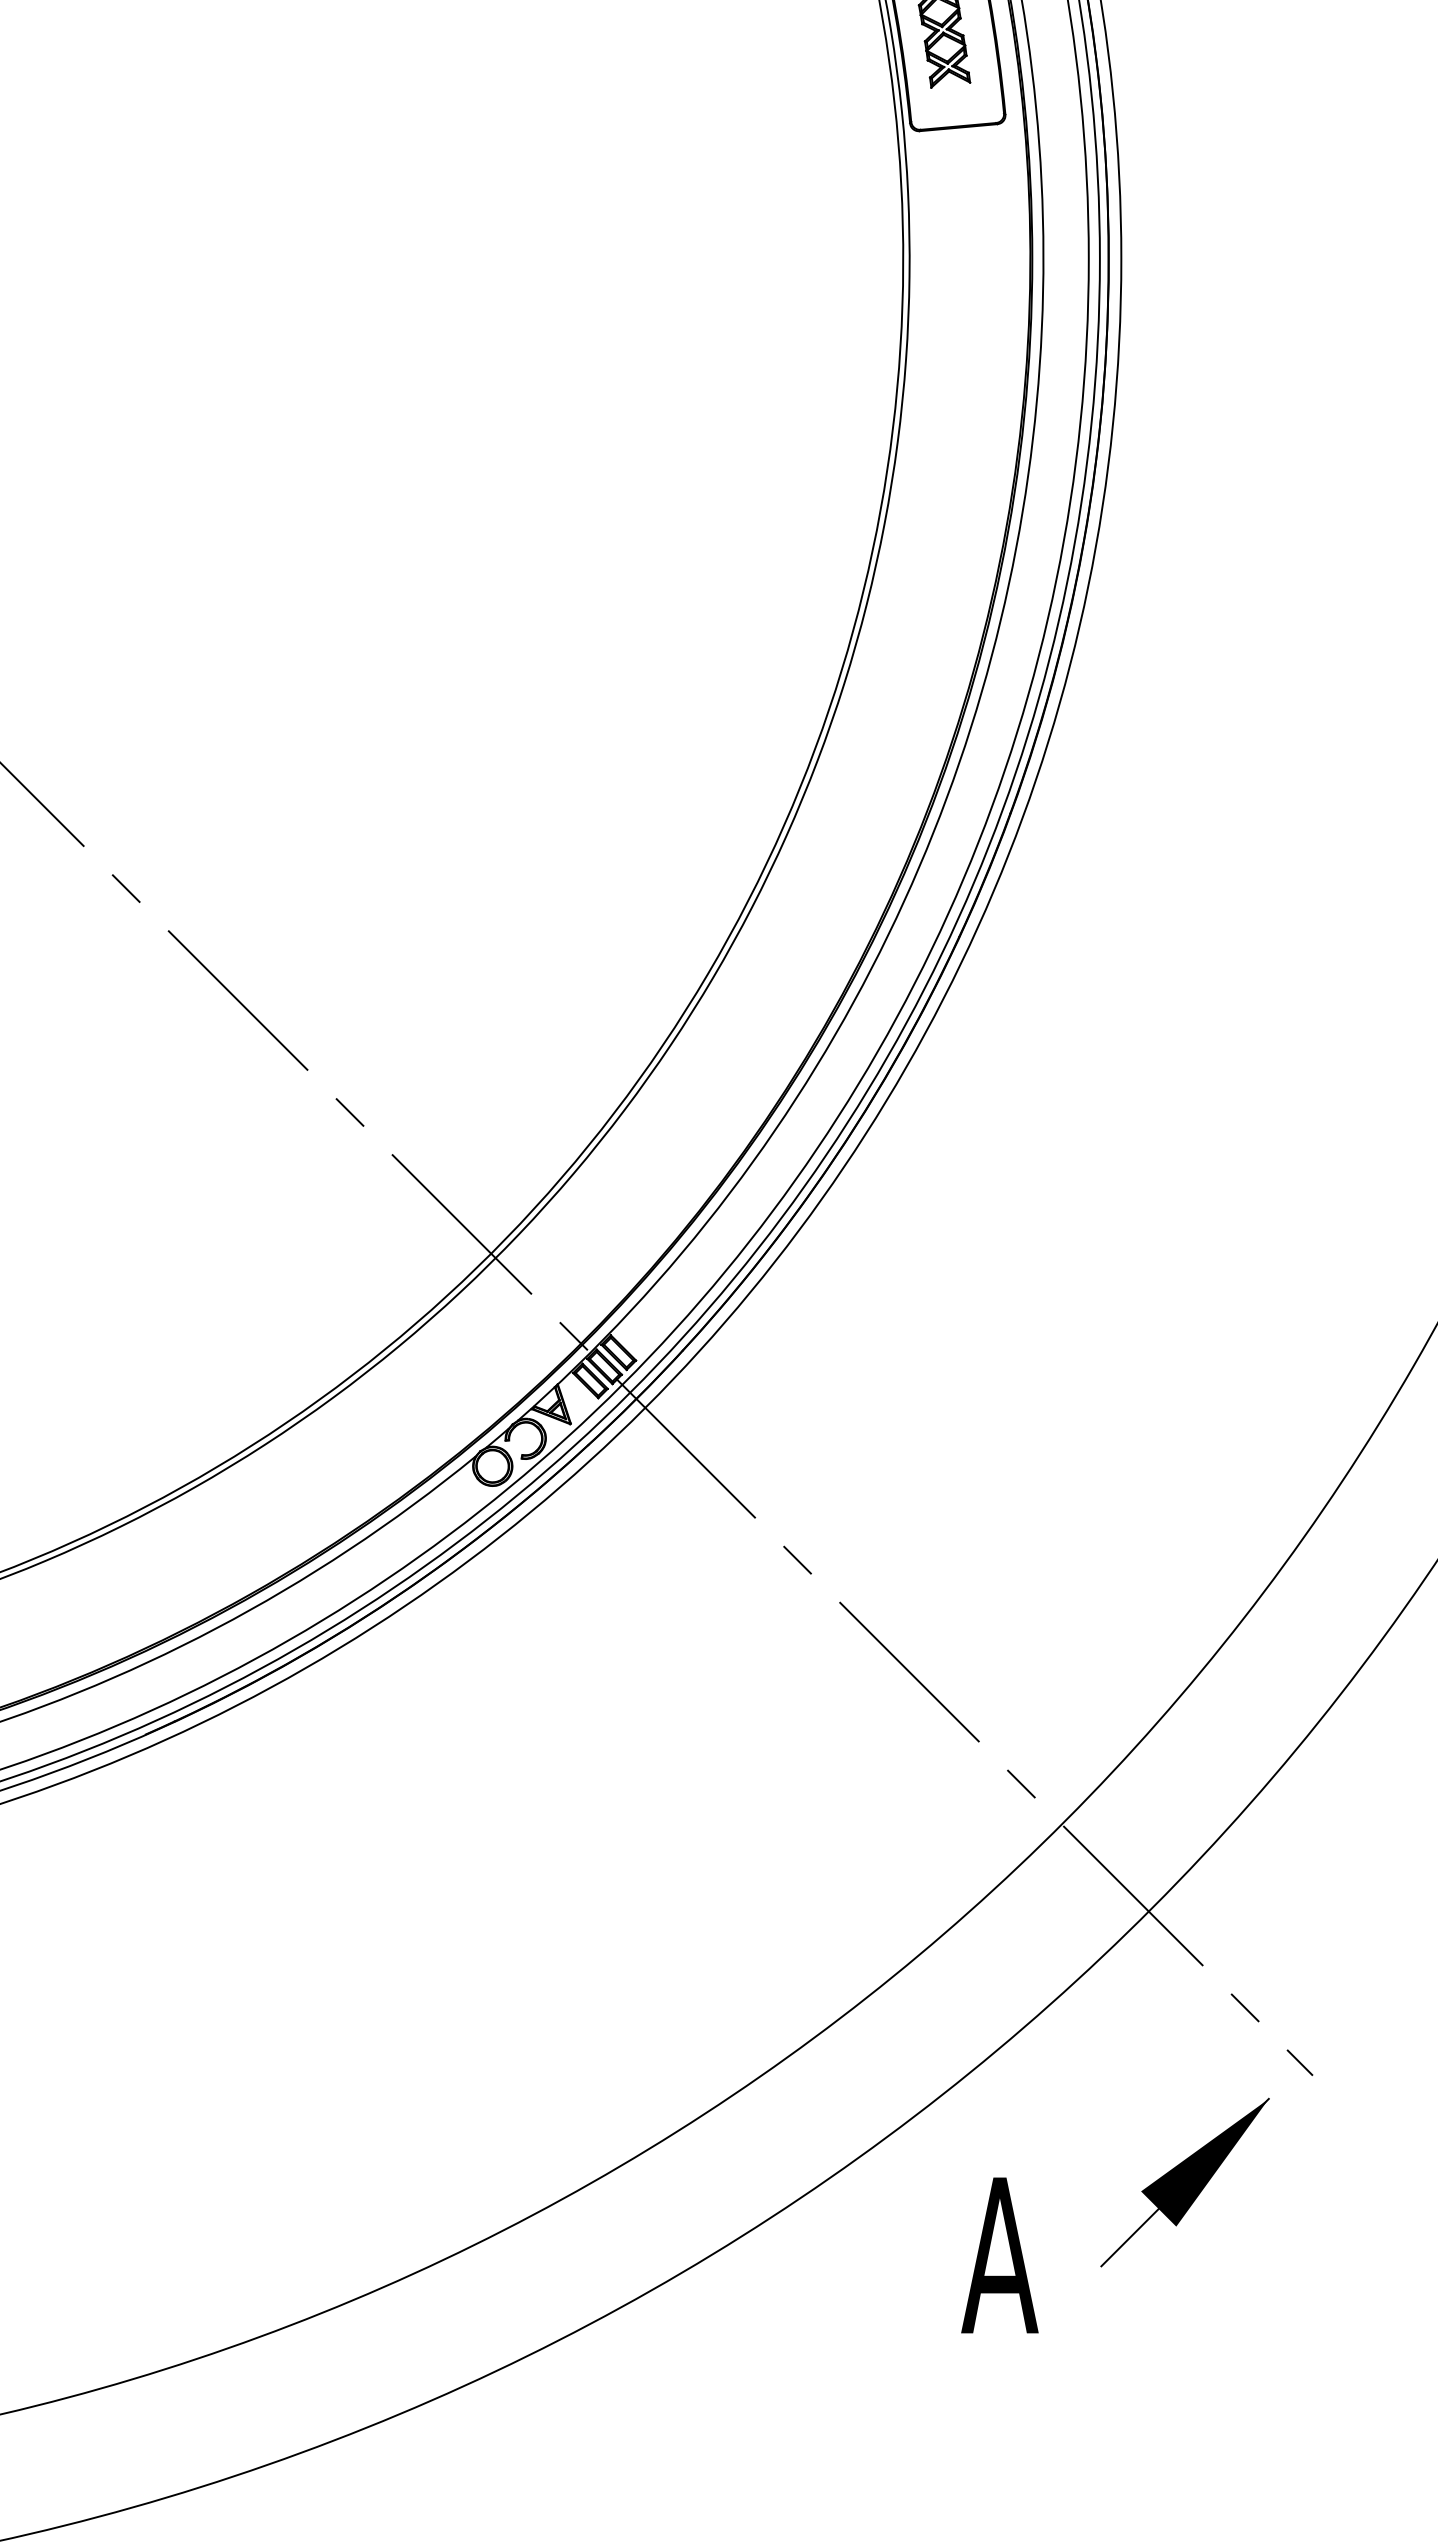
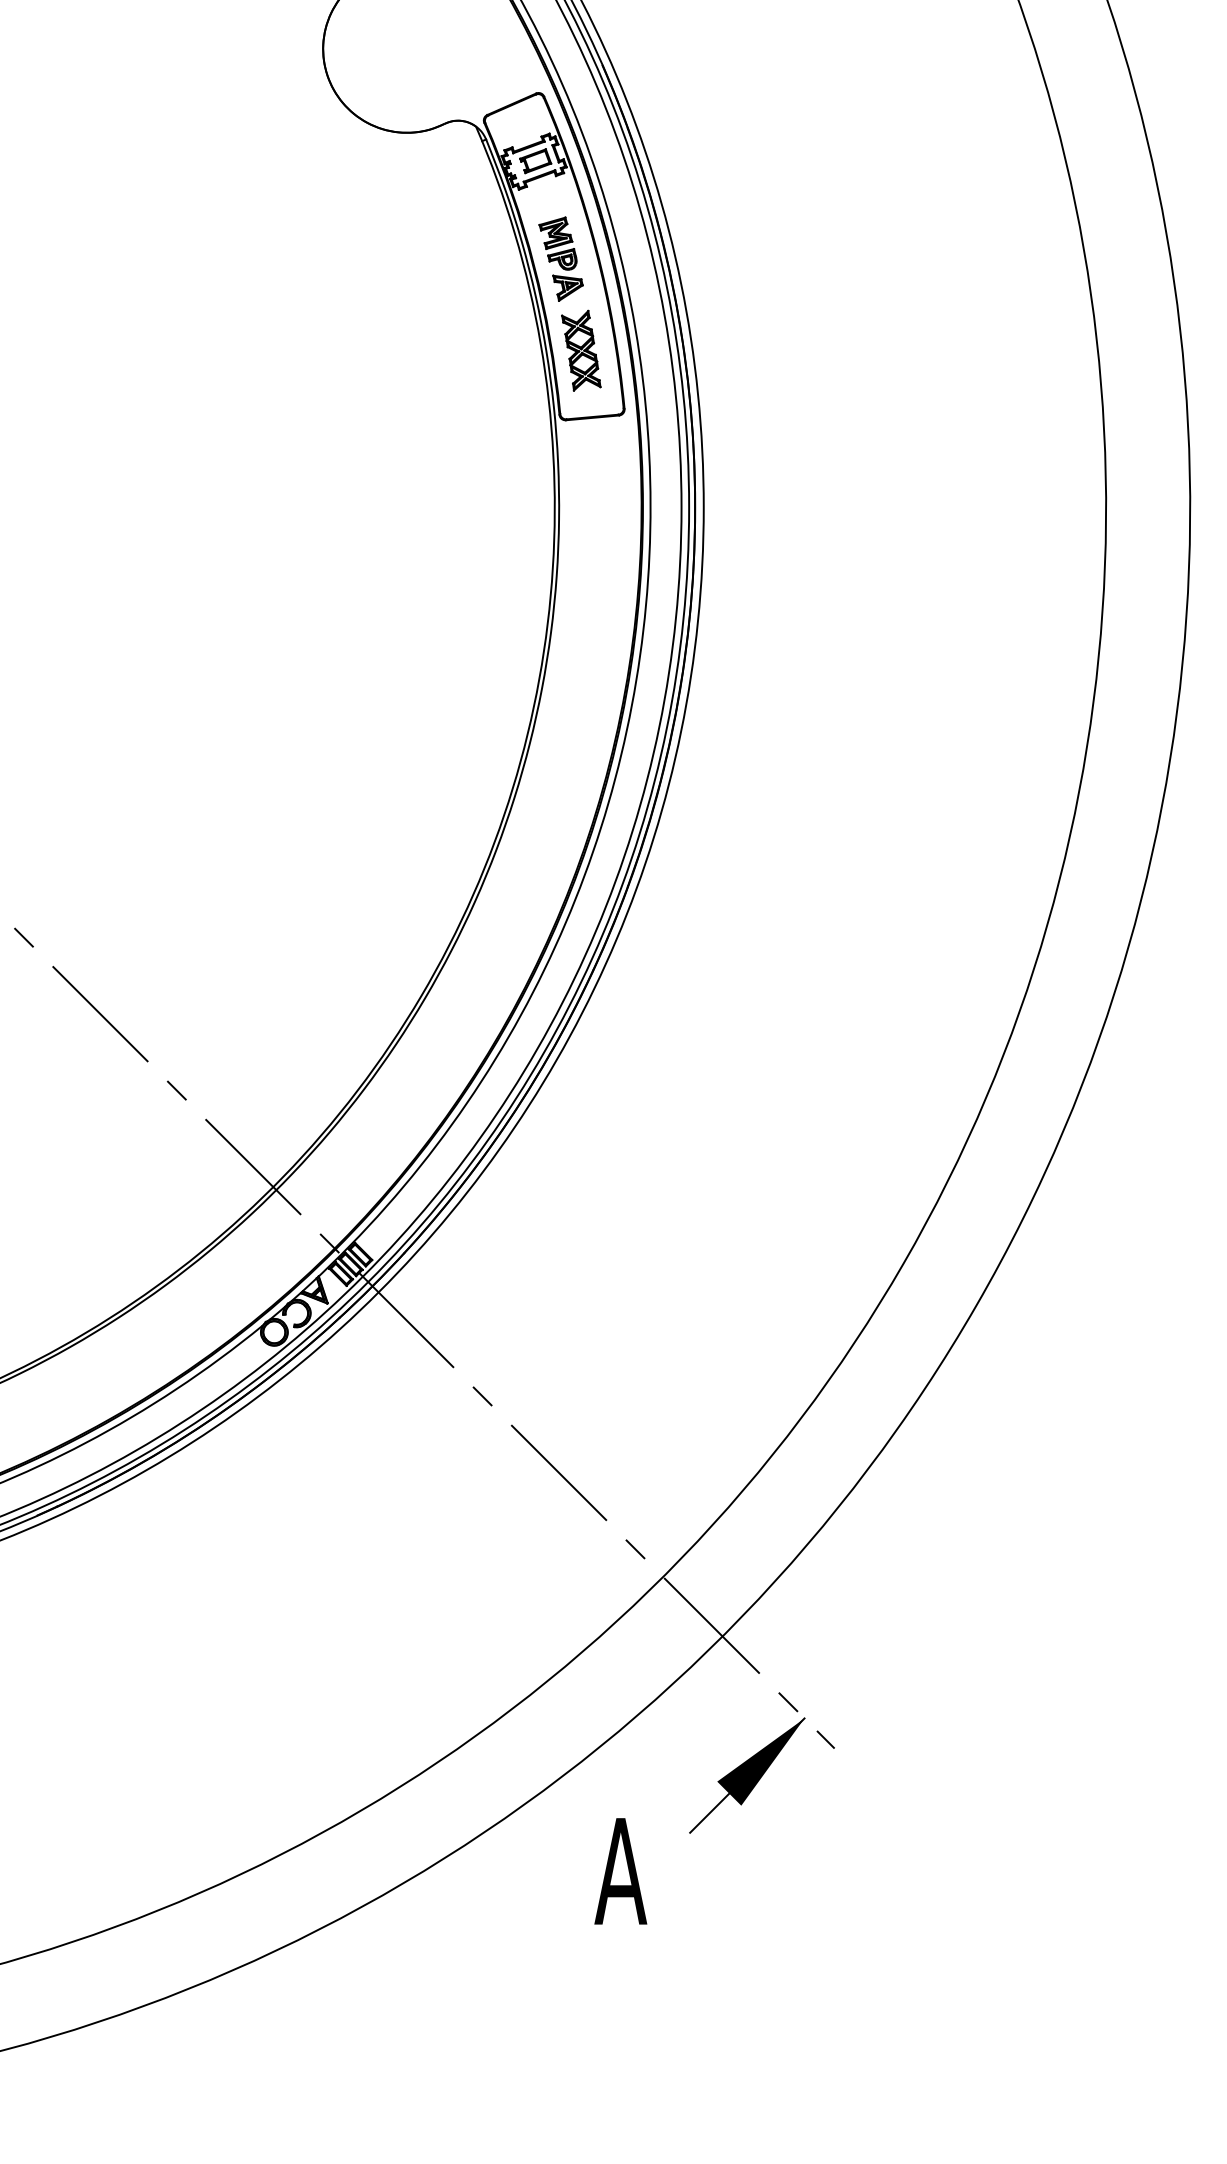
part: (1185, 2182) -> (747, 1775), moved

